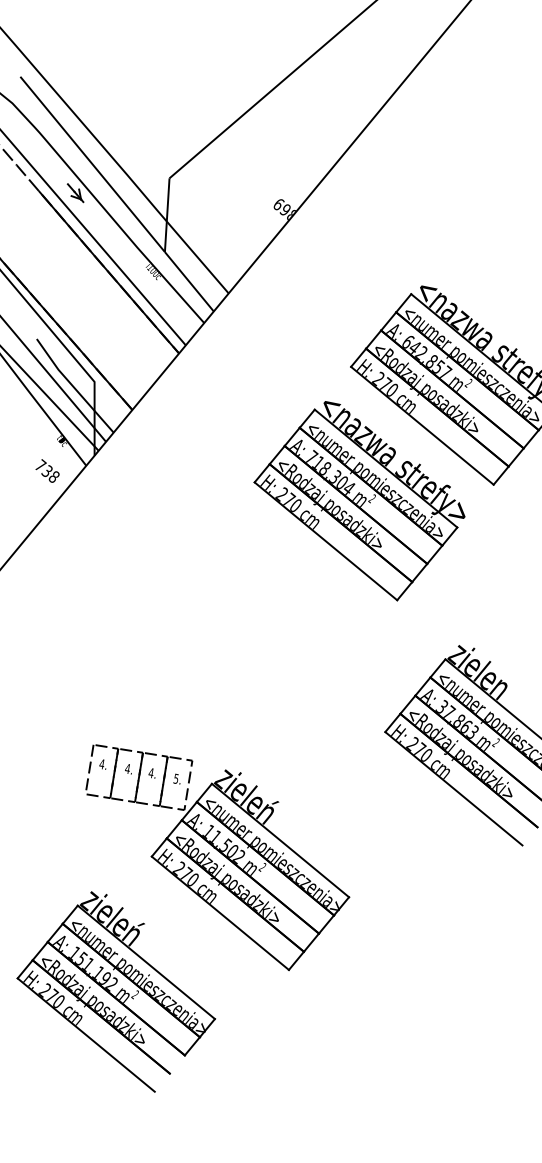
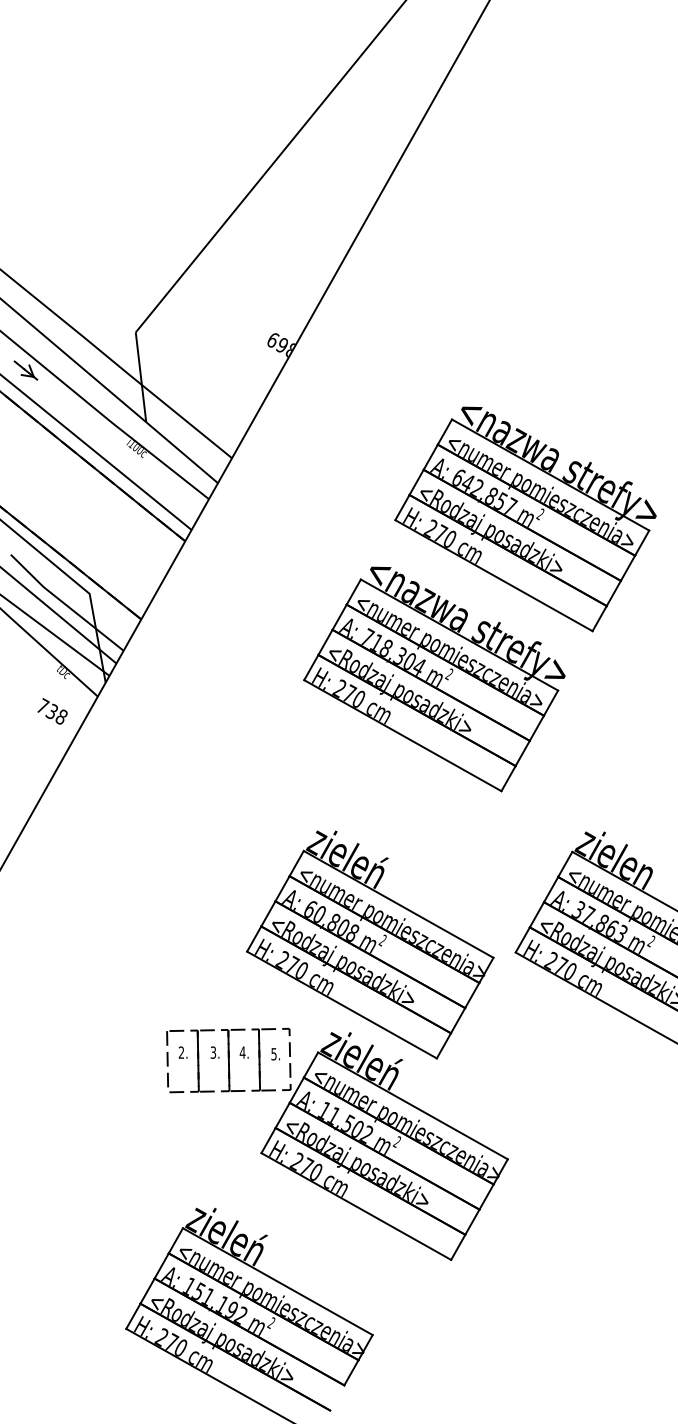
part: (269, 704) -> (370, 944), added
text: (102, 764) -> (181, 1052), 4. -> 2.
text: (127, 768) -> (213, 1052), 4. -> 3.

